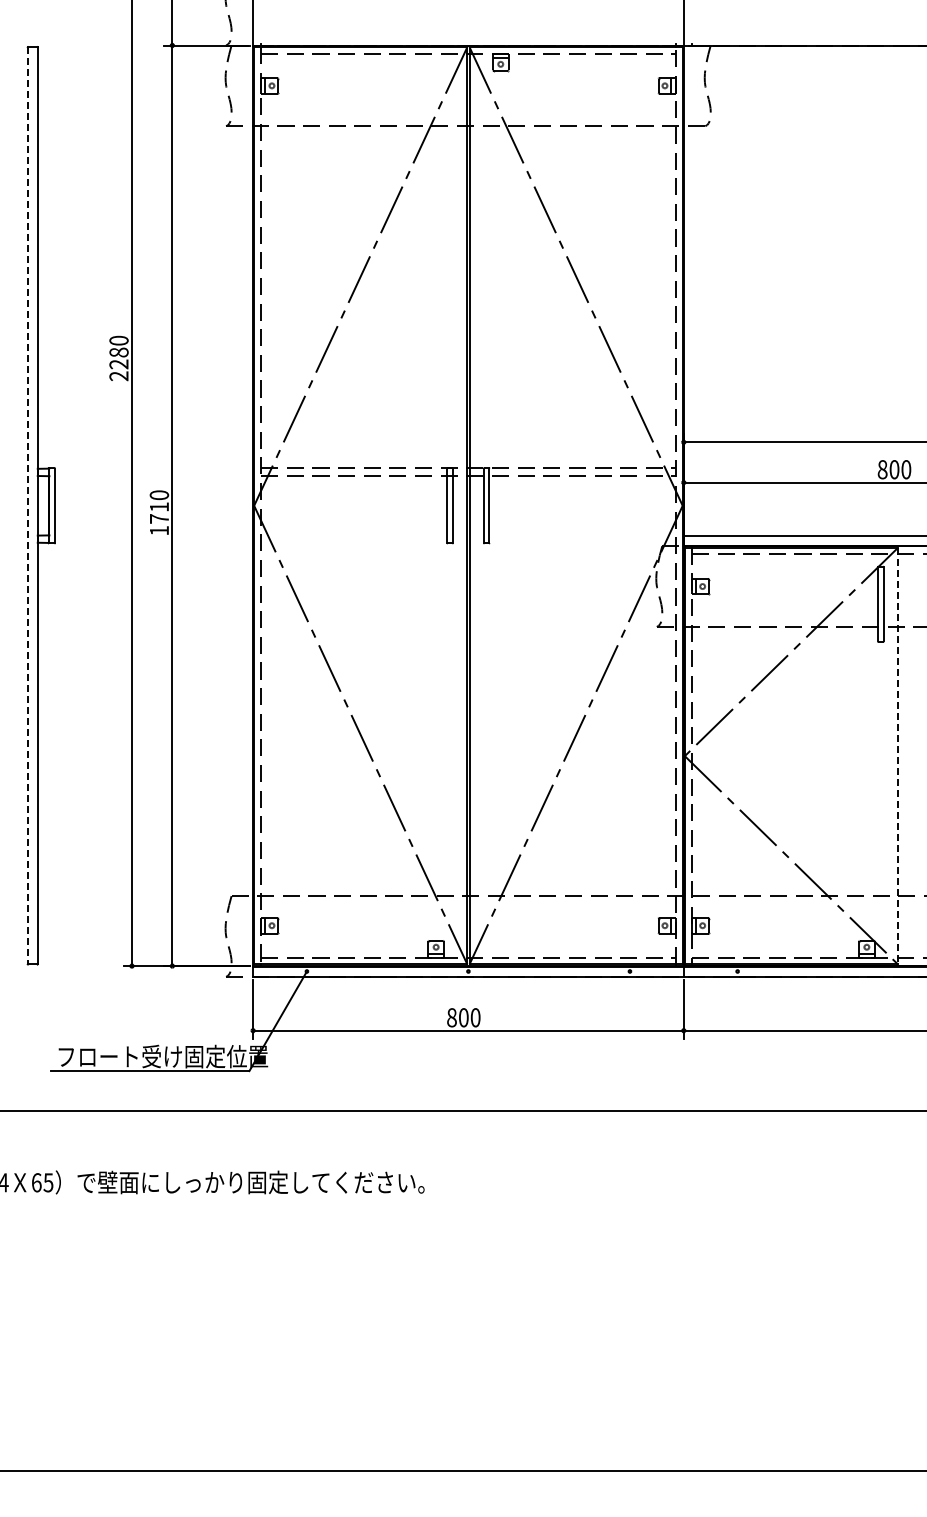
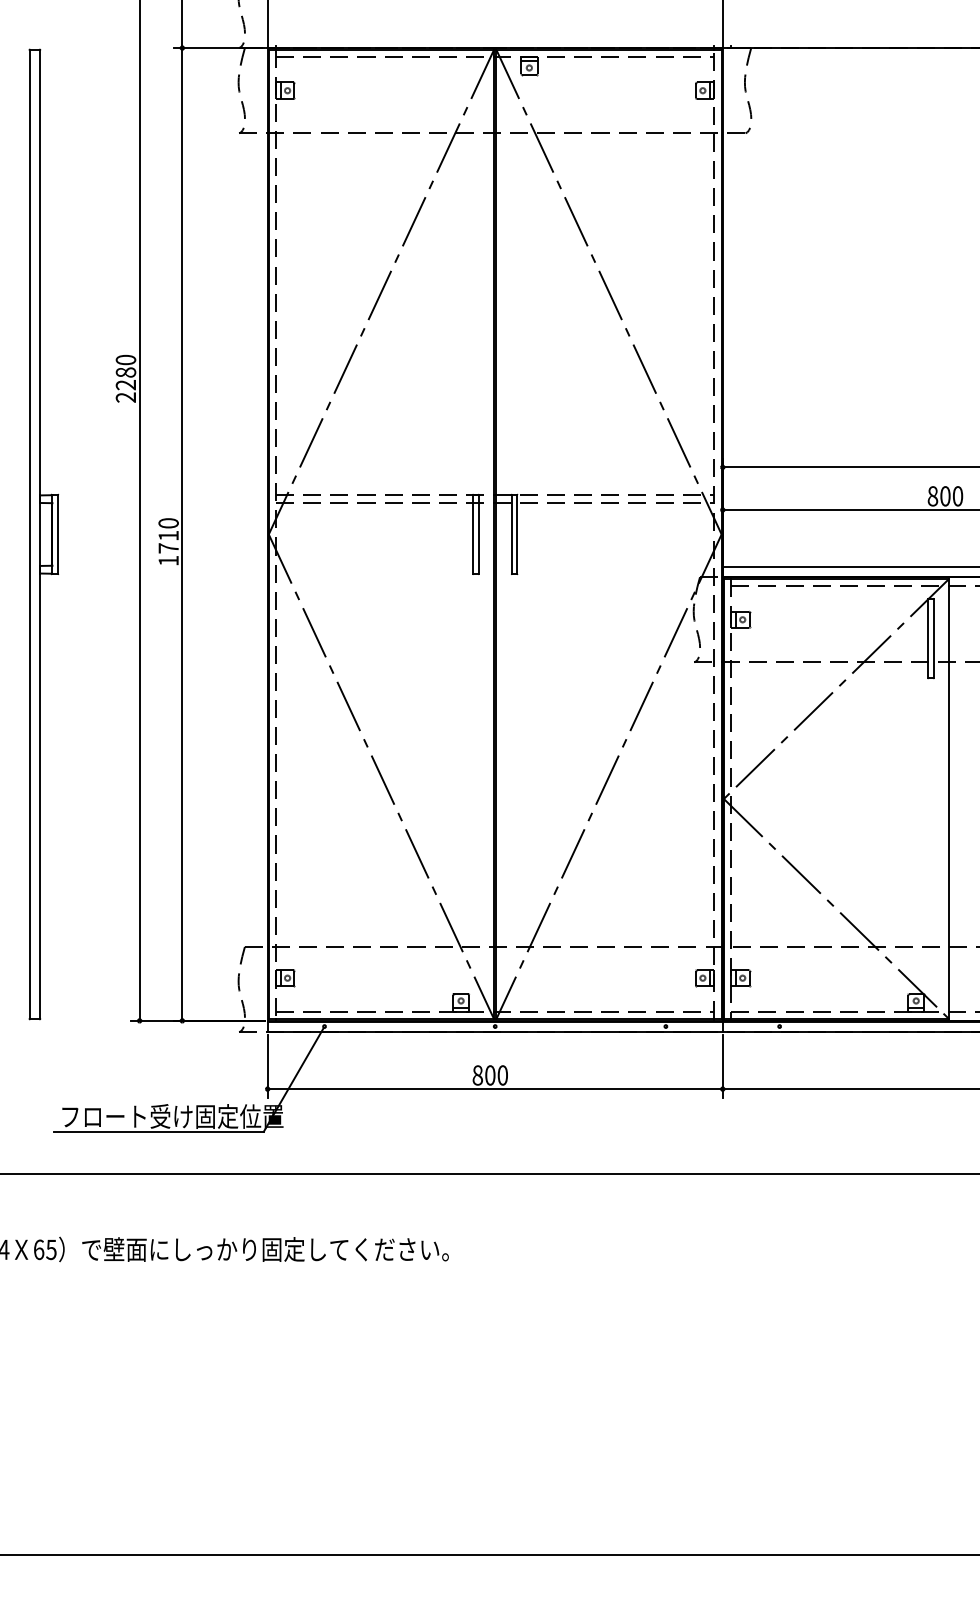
line: (27, 505) -> (29, 534), dashed -> solid
line: (898, 756) -> (949, 799), dashed -> solid

